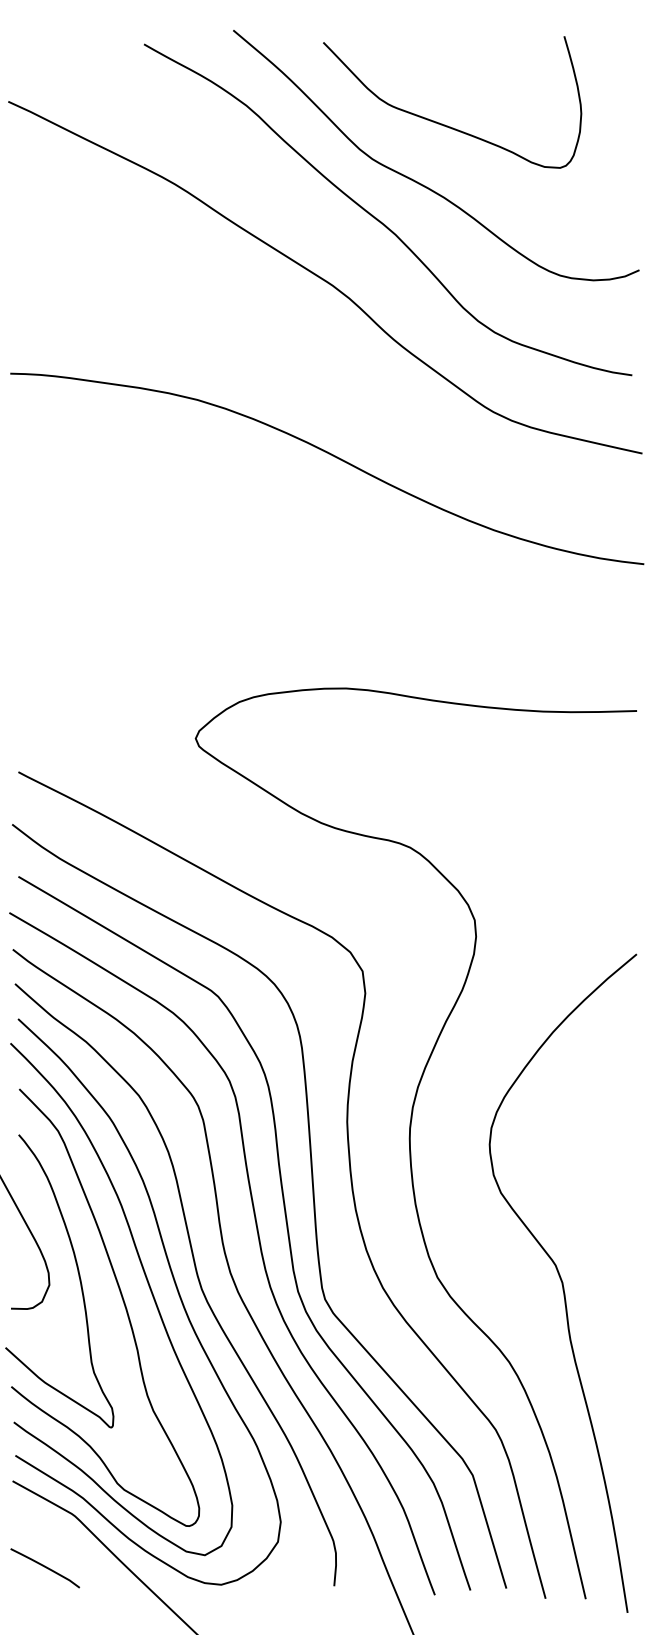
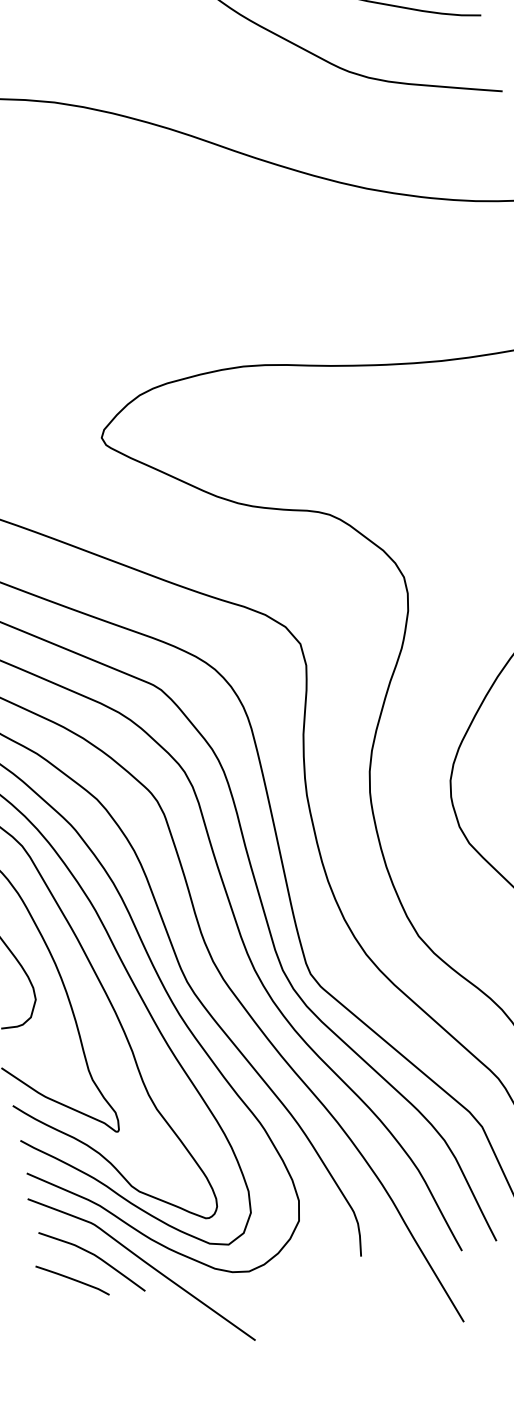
curve: (71, 1548) -> (95, 1257), added

